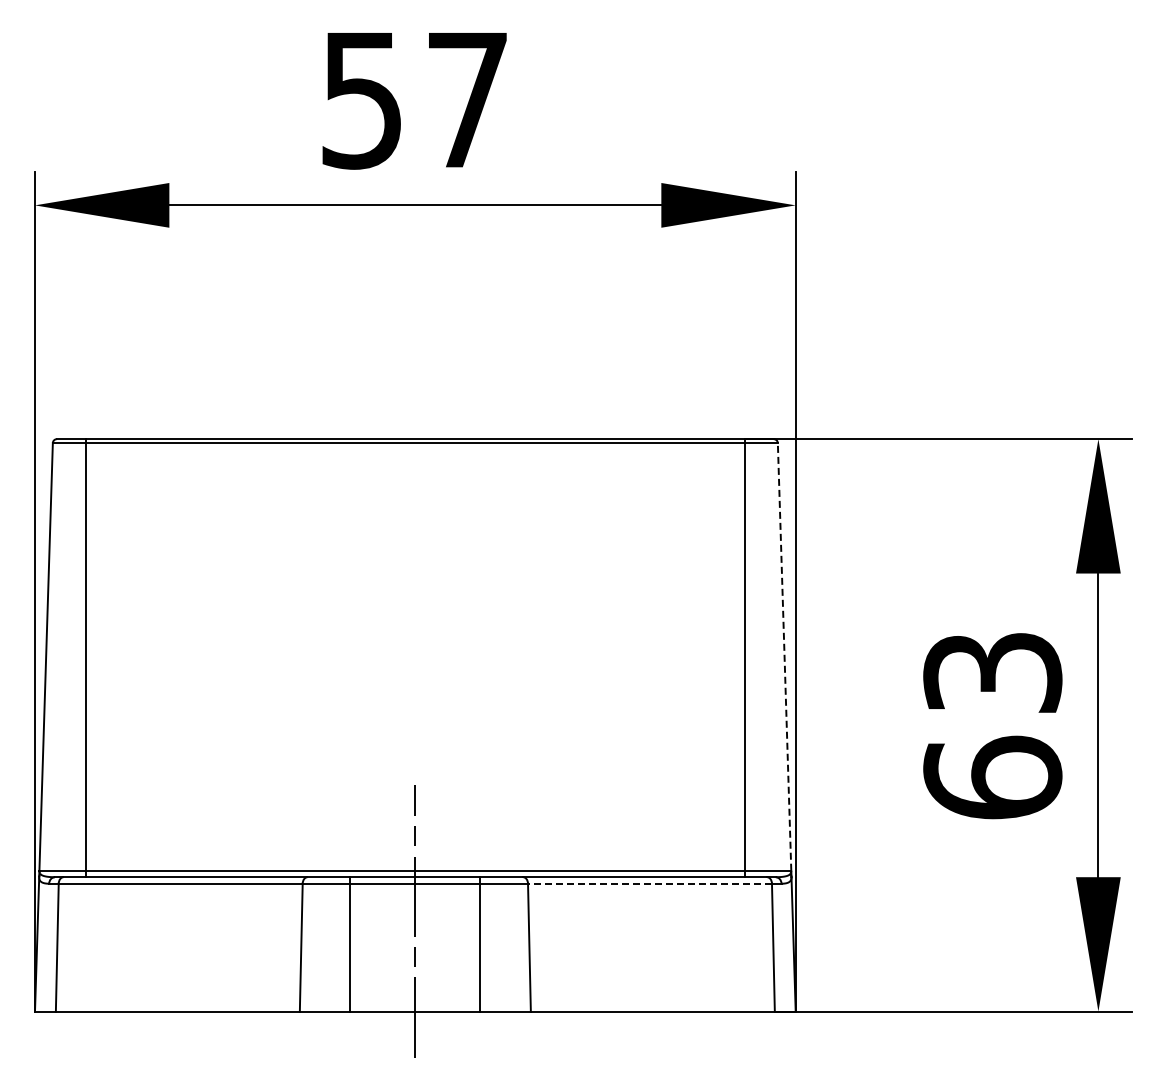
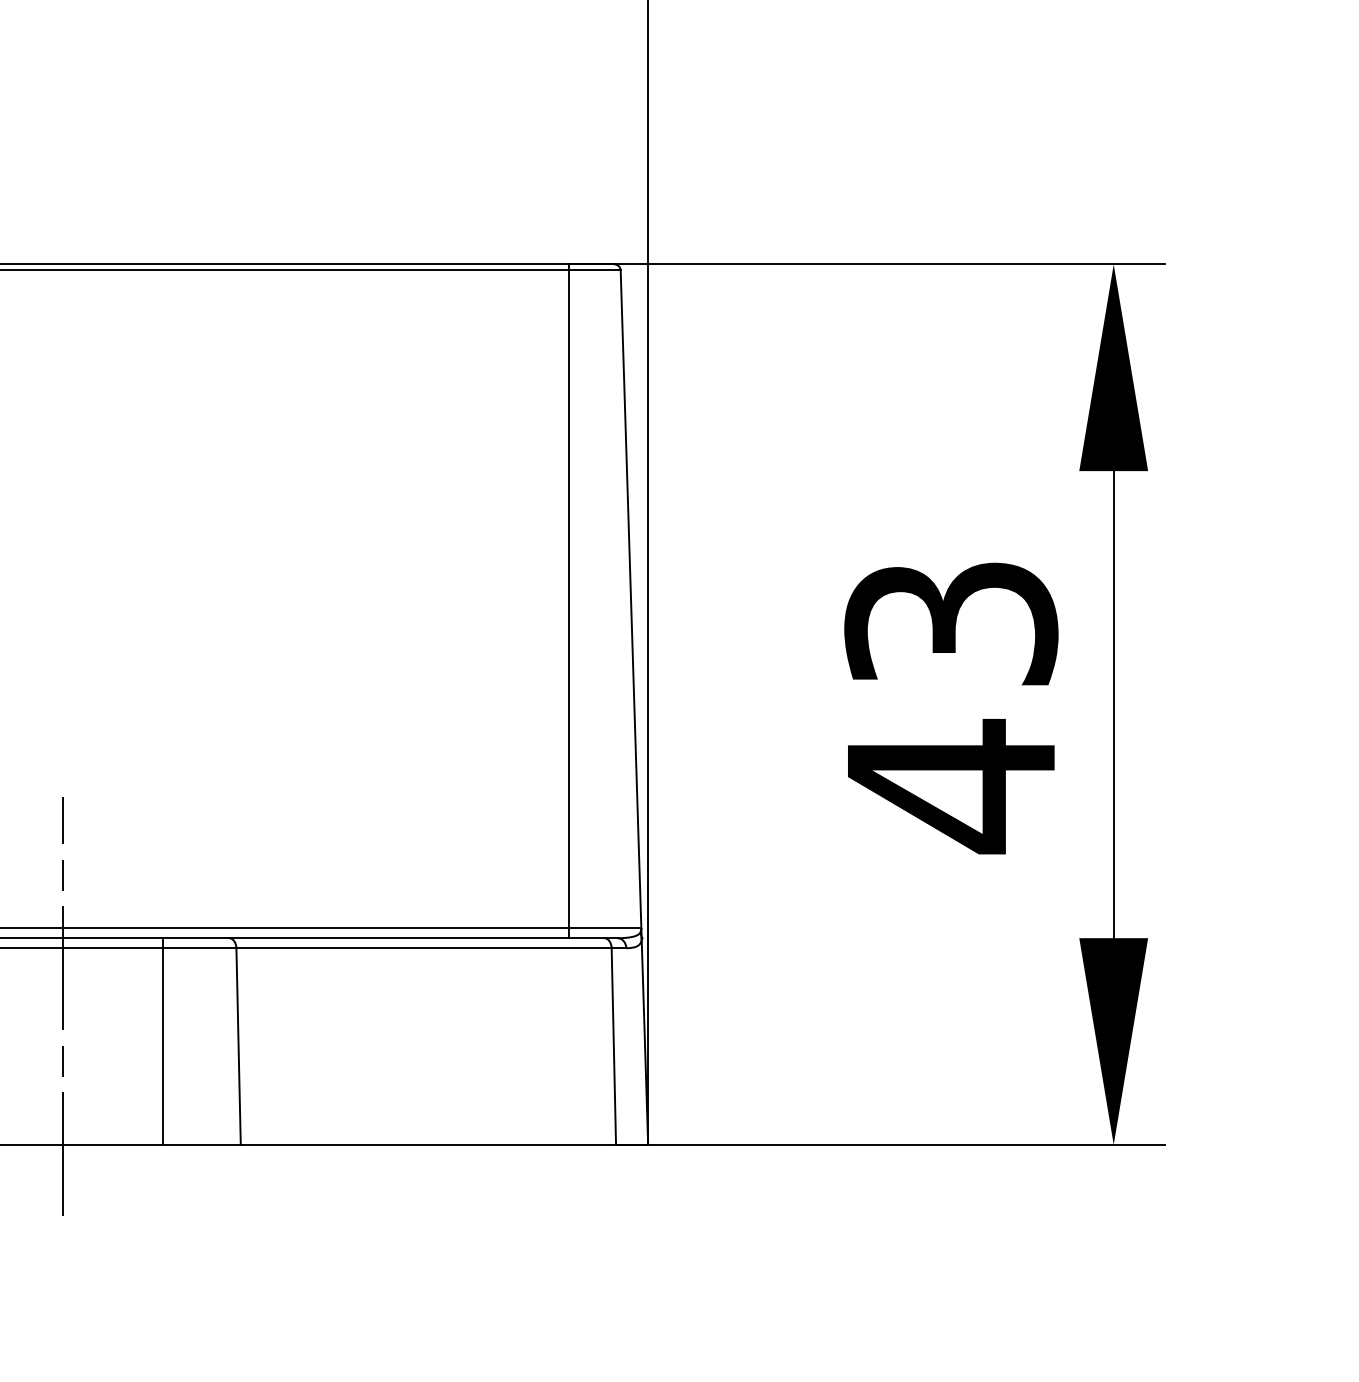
line: (784, 656) -> (630, 598), dashed -> solid
text: (992, 778) -> (950, 786), 63 -> 43
line: (650, 883) -> (424, 947), dashed -> solid

